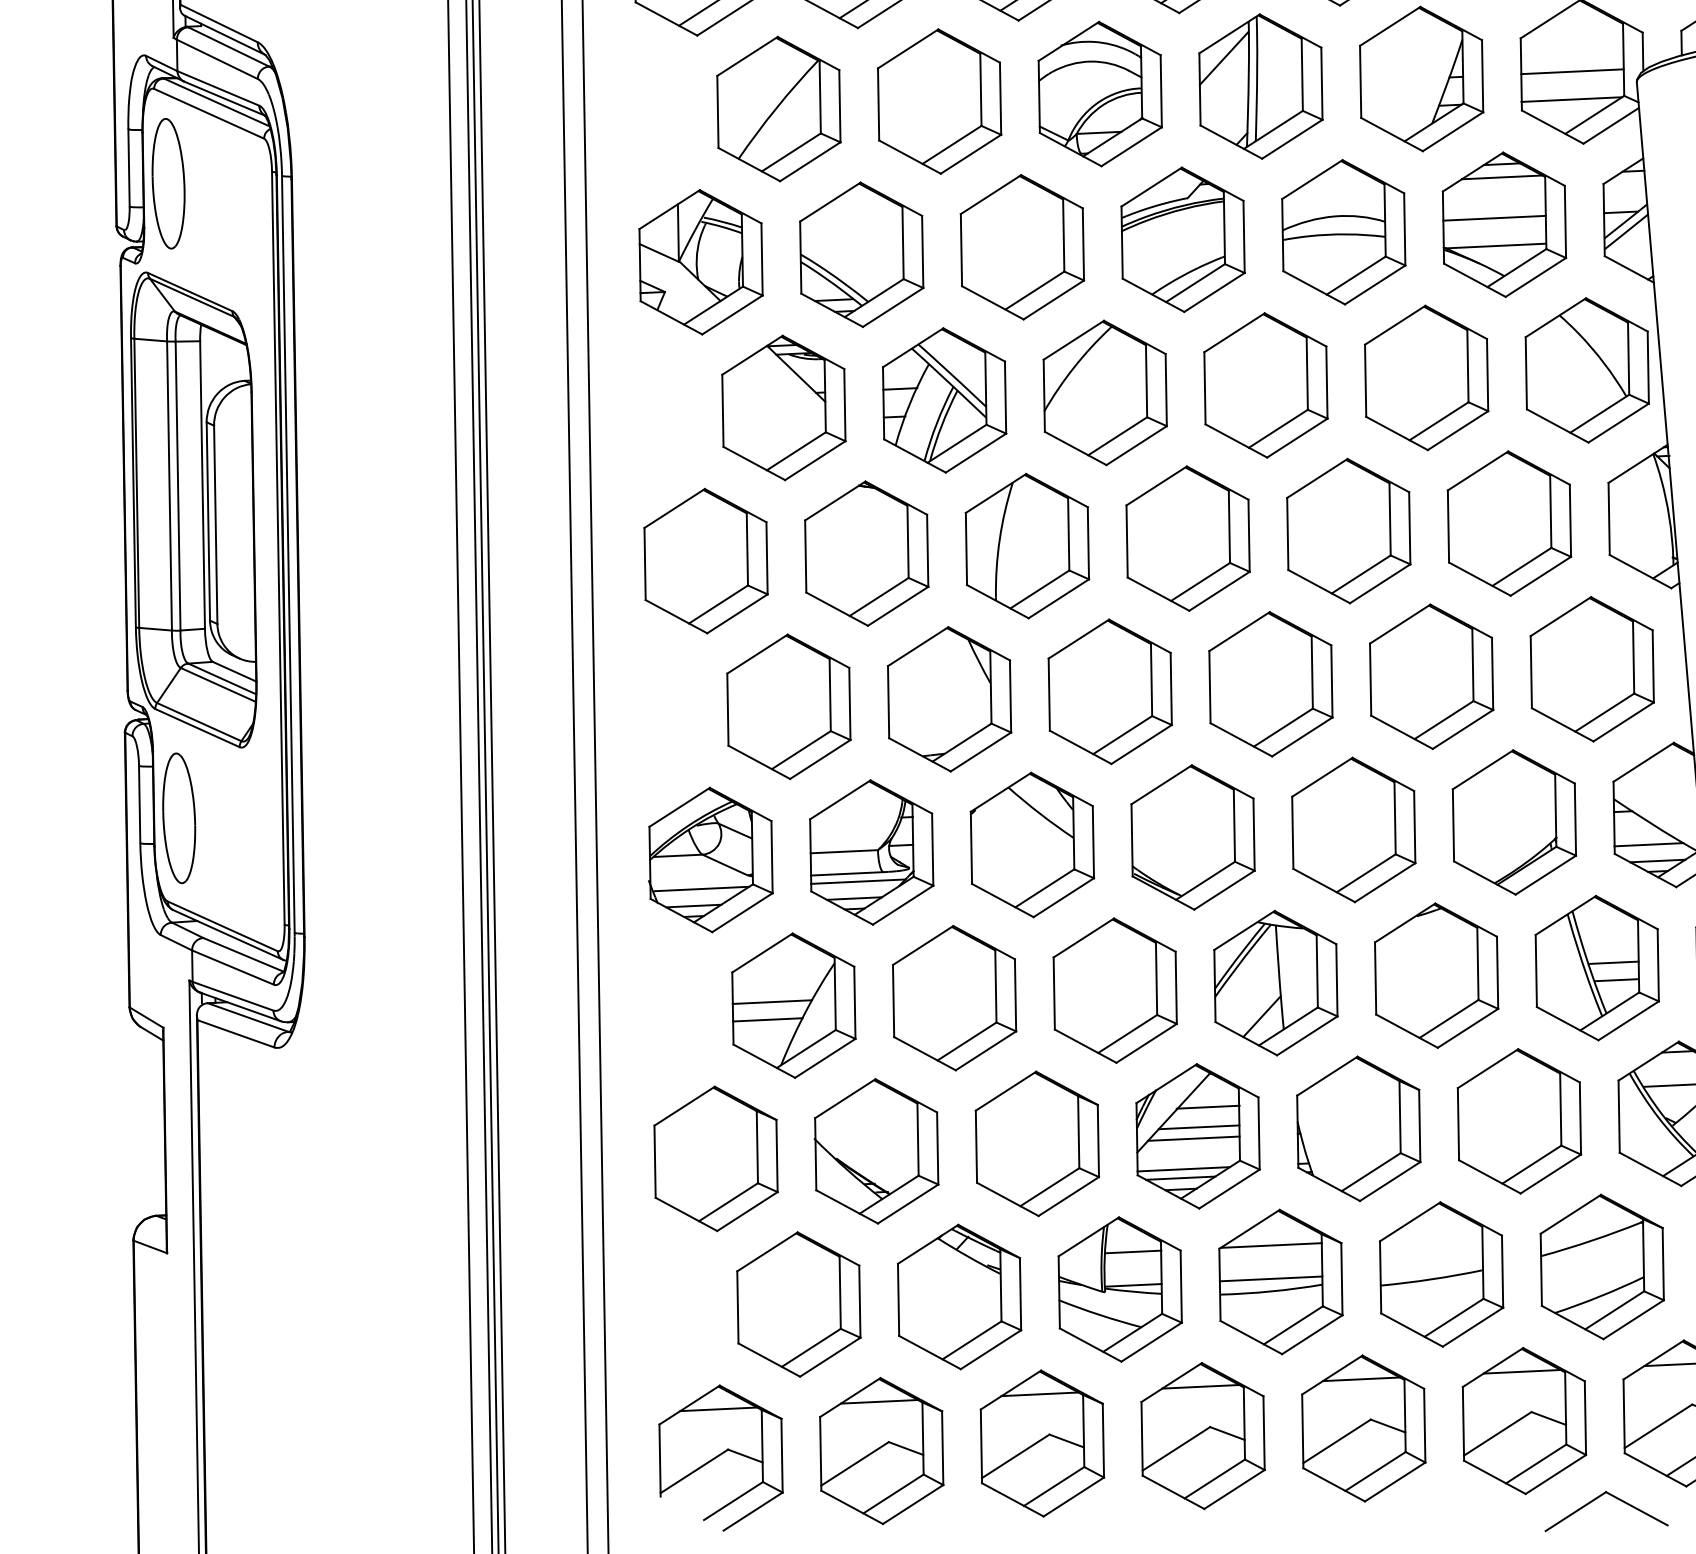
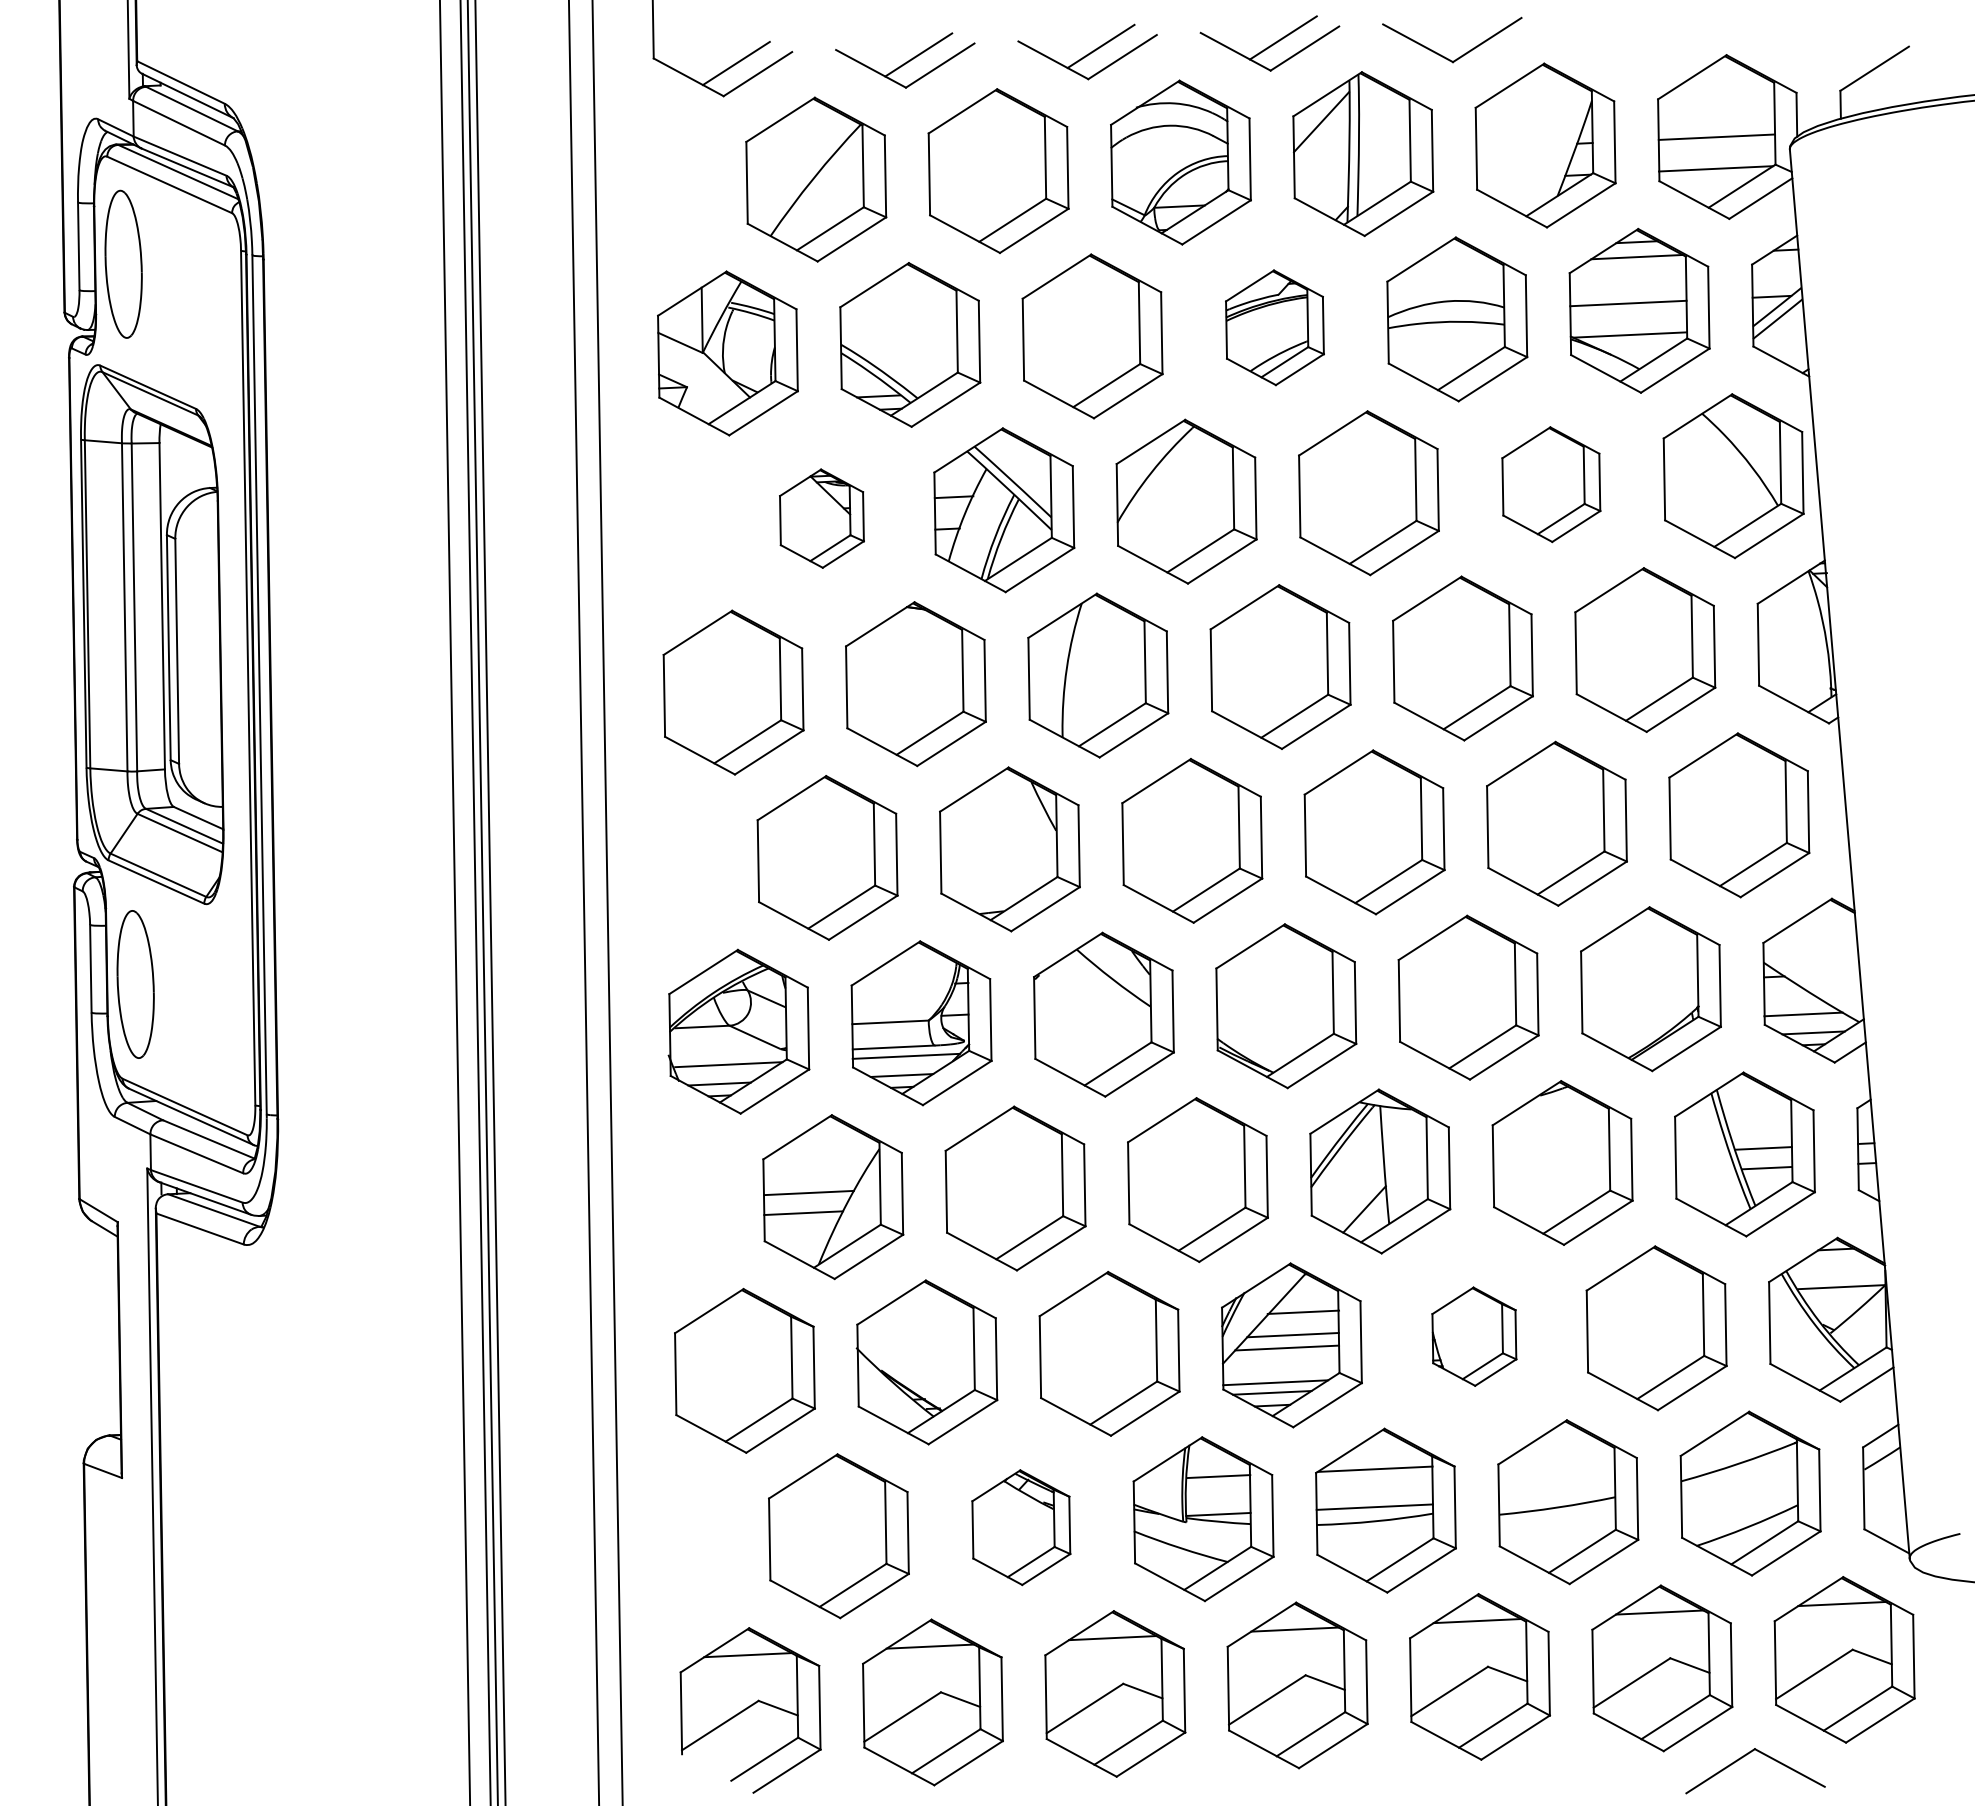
part: (1182, 239) -> (1274, 327), size x0.7
part: (1426, 377) -> (1551, 484), size x0.7
part: (783, 407) -> (821, 518), size x0.6
part: (1358, 1128) -> (1474, 1336), size x0.6
part: (959, 1296) -> (1021, 1527), size x0.7

